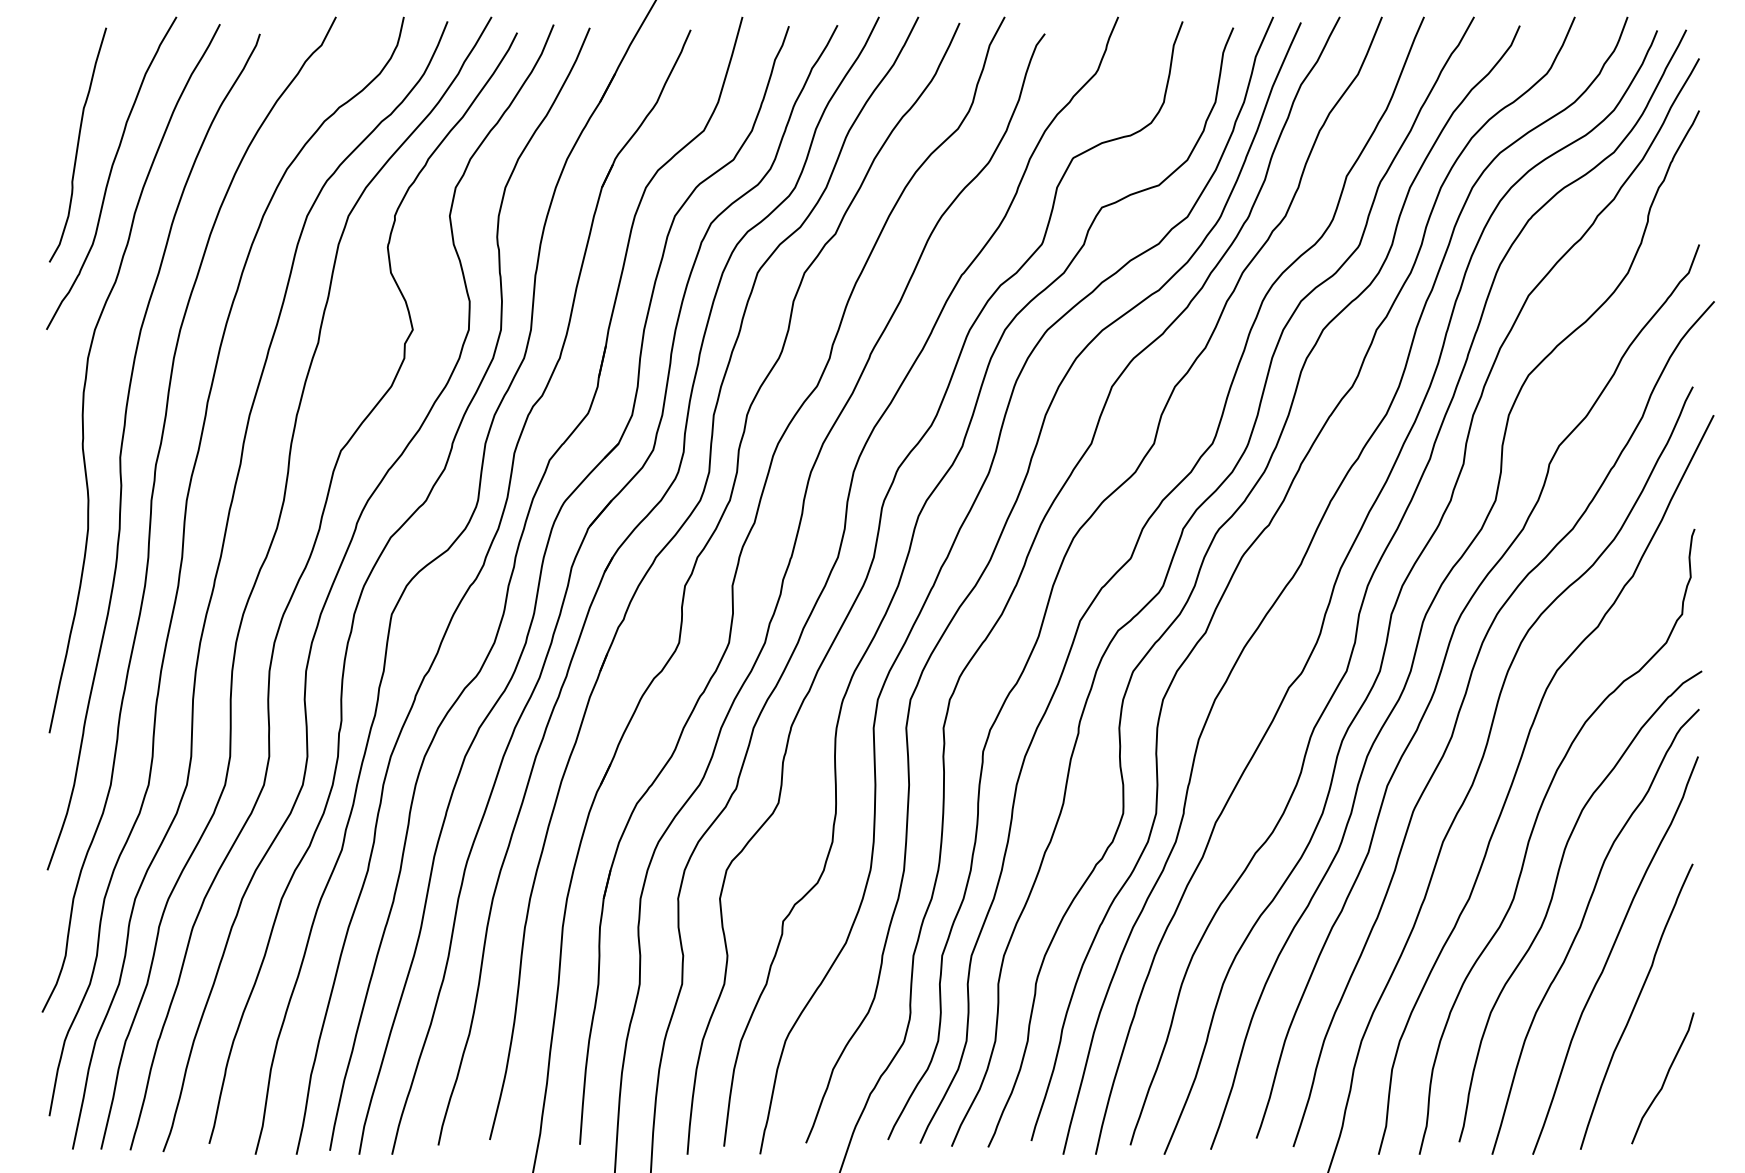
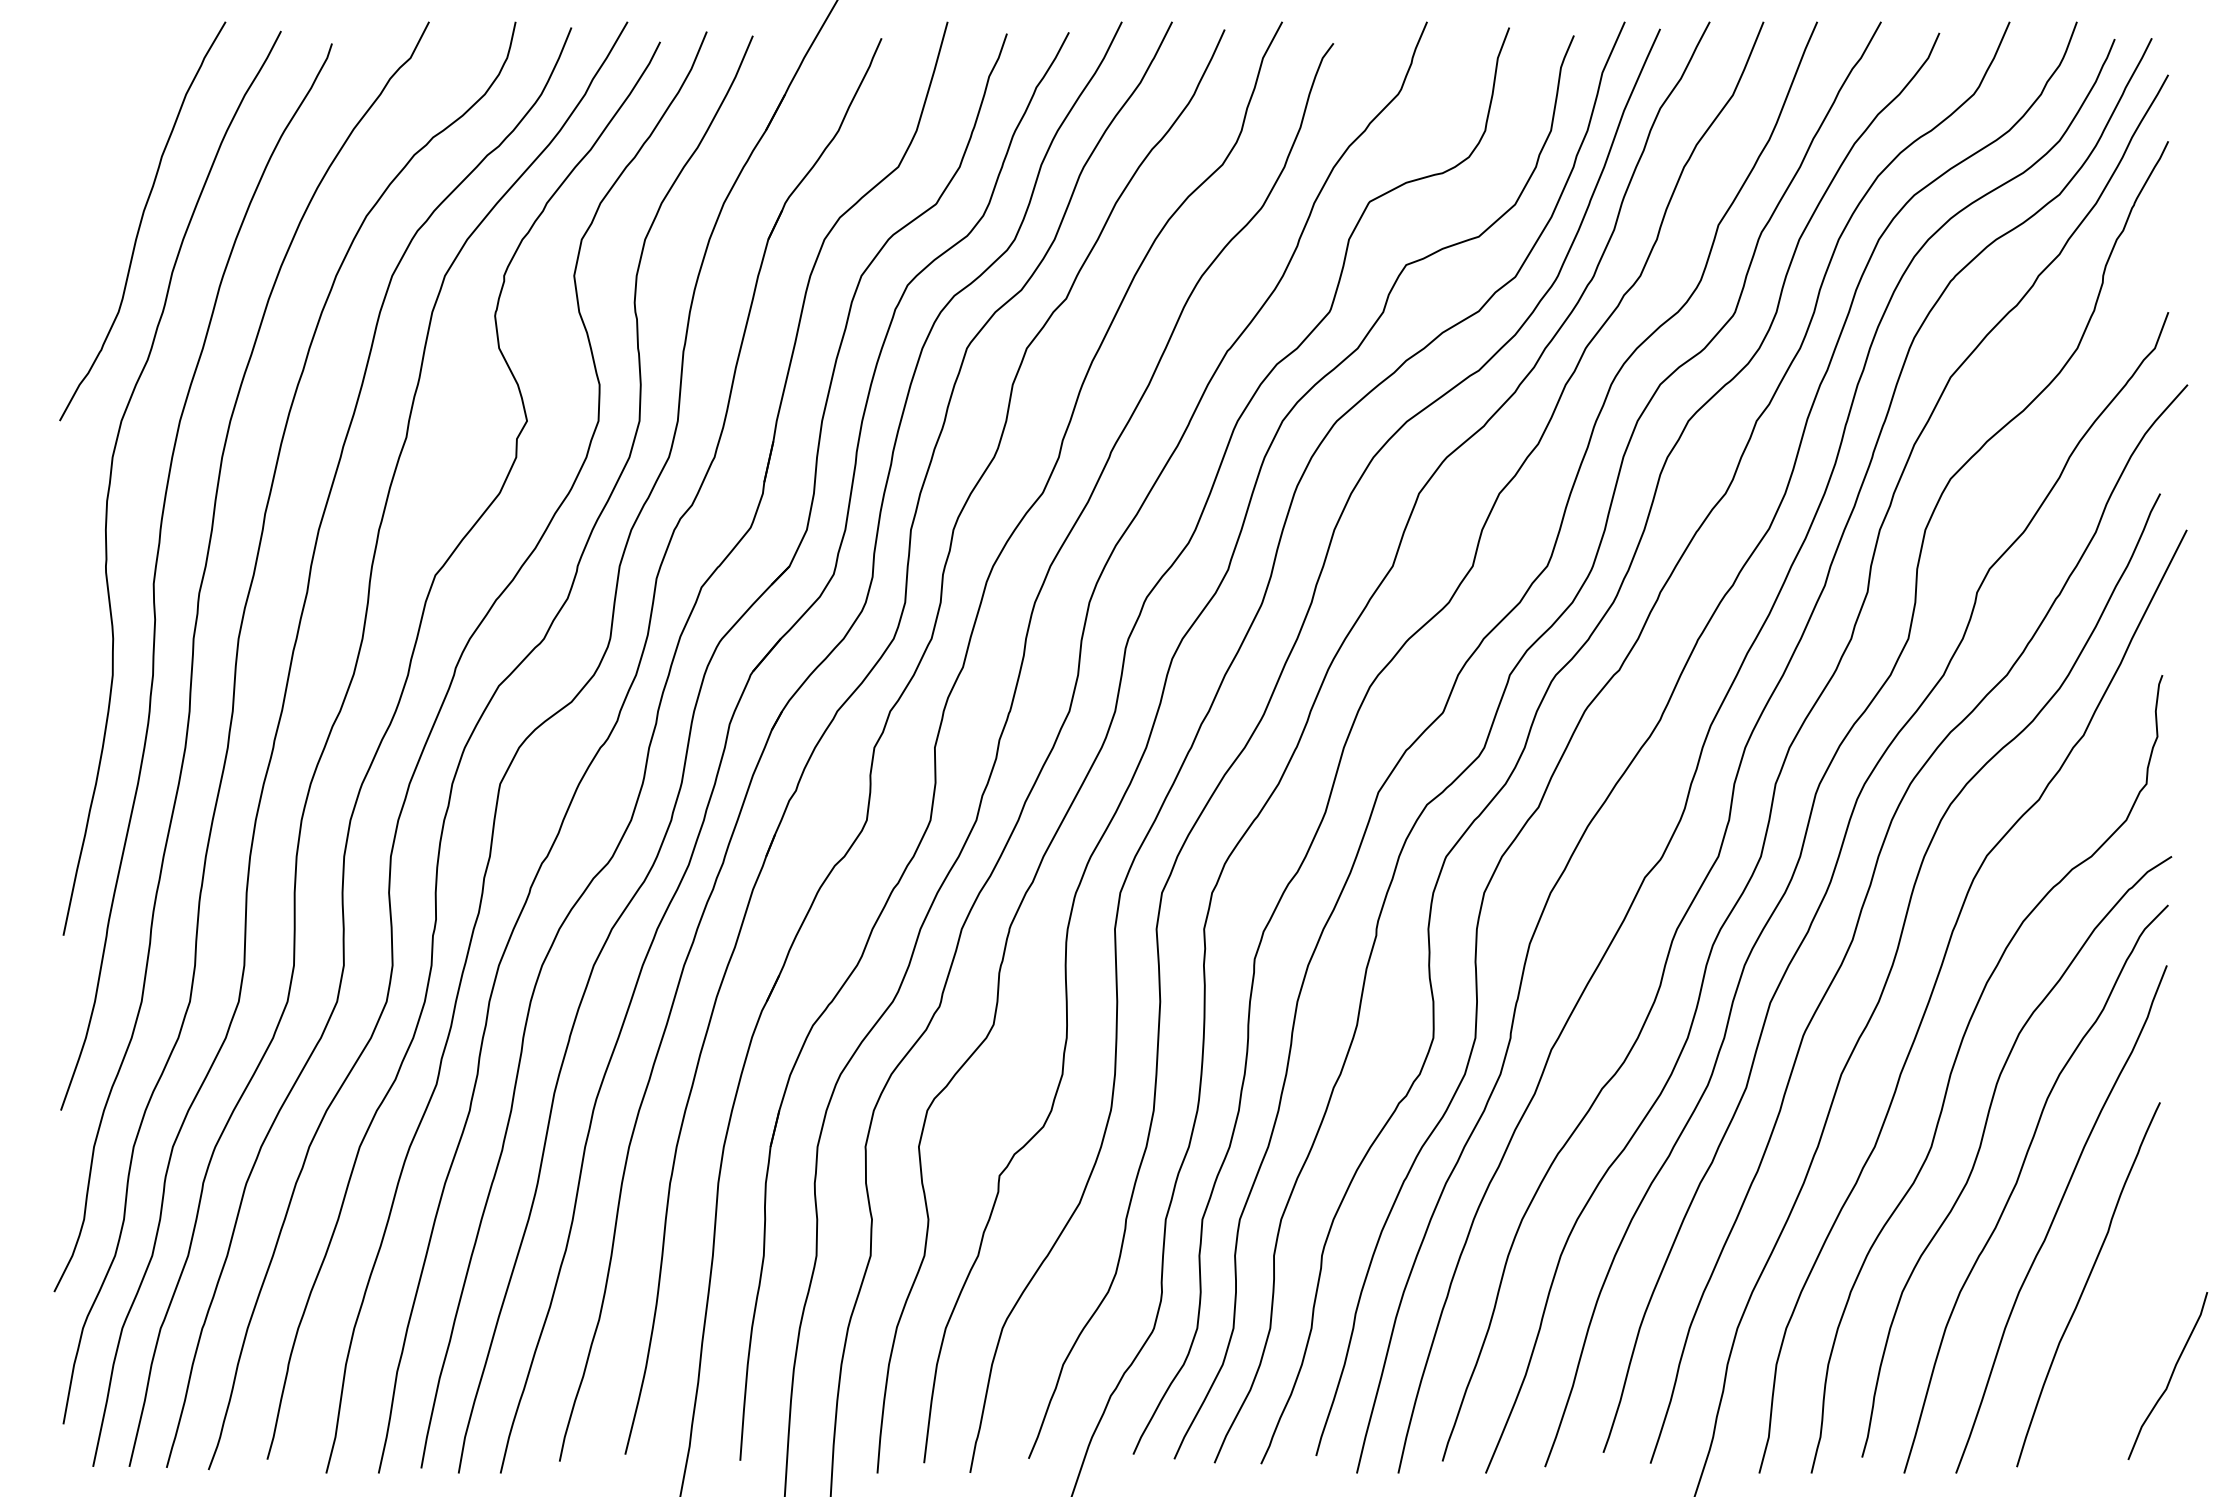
curve: (77, 145) -> (99, 185), removed
curve: (1664, 1077) -> (2170, 1375), moved

